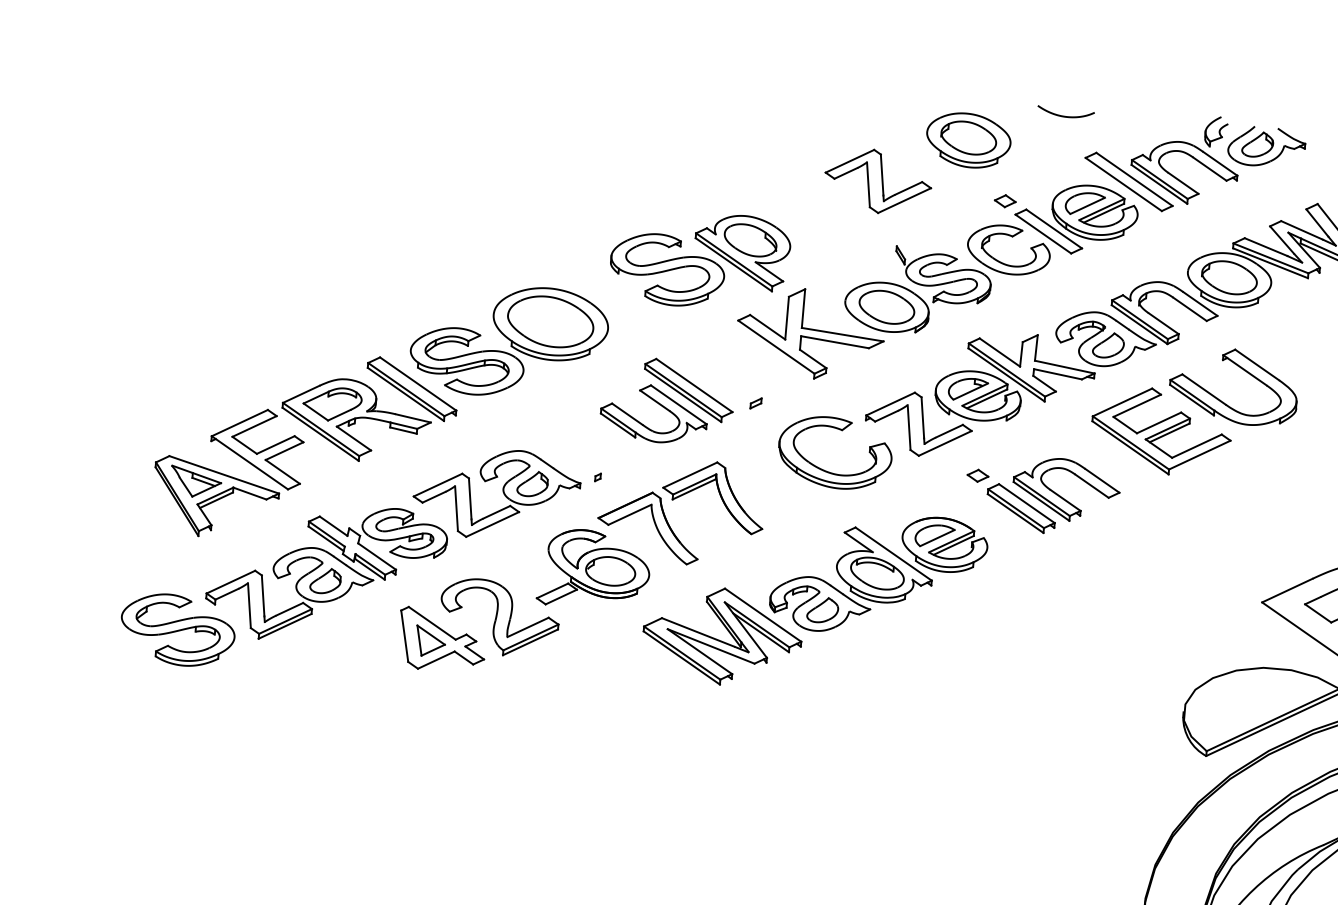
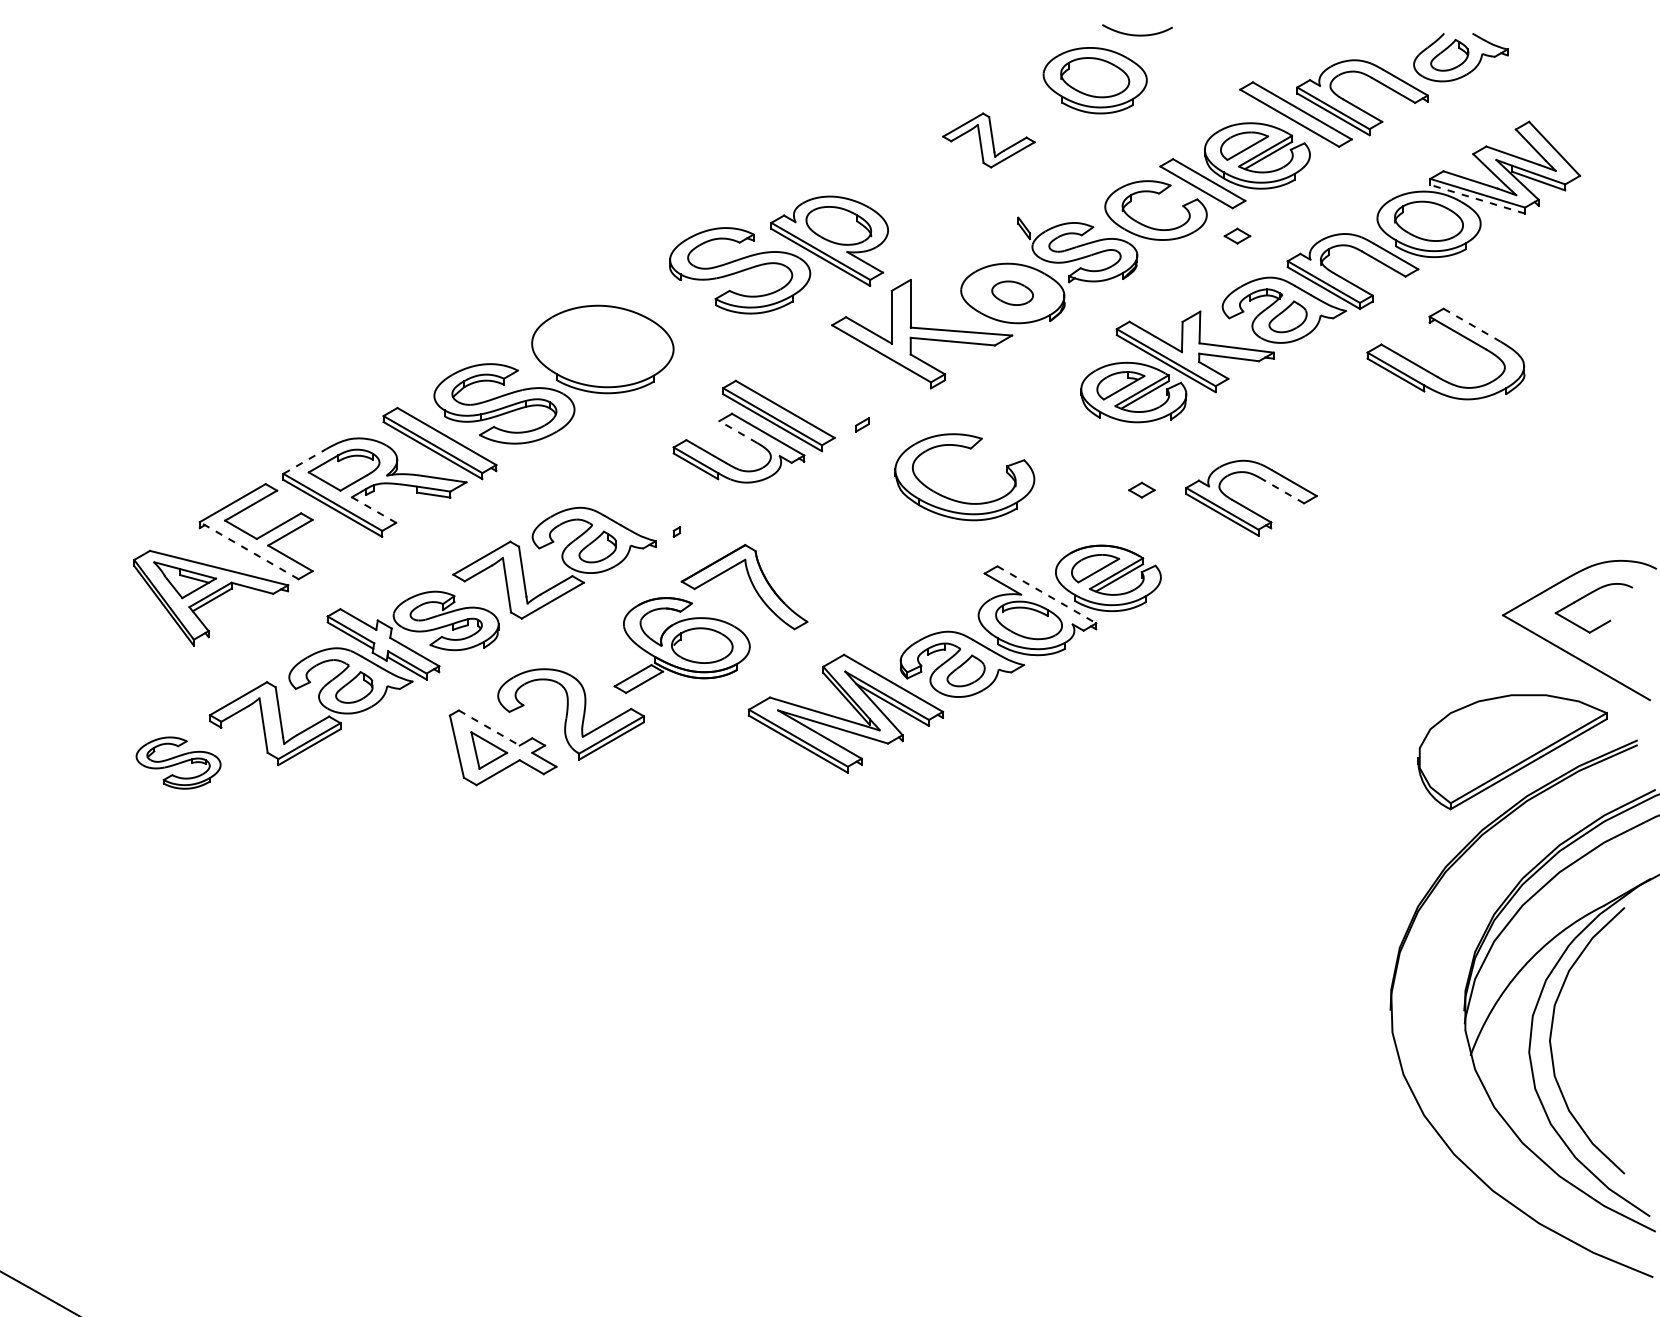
curve: (1065, 116) -> (1137, 34), moved
part: (1216, 131) -> (1397, 43), removed
part: (877, 181) -> (988, 140), size x0.7
part: (1005, 200) -> (1237, 235), moved
line: (1270, 263) -> (1477, 199), solid -> dashed
part: (886, 306) -> (1012, 292), size x0.6
part: (550, 321) -> (602, 346), removed
line: (1256, 365) -> (1471, 325), solid -> dashed
line: (300, 394) -> (304, 461), solid -> dashed
line: (654, 401) -> (738, 432), solid -> dashed
part: (918, 424) -> (1063, 433), removed
part: (1161, 431) -> (1361, 416), removed
line: (354, 438) -> (374, 510), solid -> dashed
line: (249, 462) -> (248, 550), solid -> dashed
line: (1092, 485) -> (1282, 490), solid -> dashed
part: (719, 494) -> (827, 540), removed
part: (1020, 508) -> (1197, 525), removed
line: (894, 554) -> (1047, 595), solid -> dashed
line: (432, 623) -> (489, 728), solid -> dashed
part: (177, 629) -> (178, 762), size x0.6

